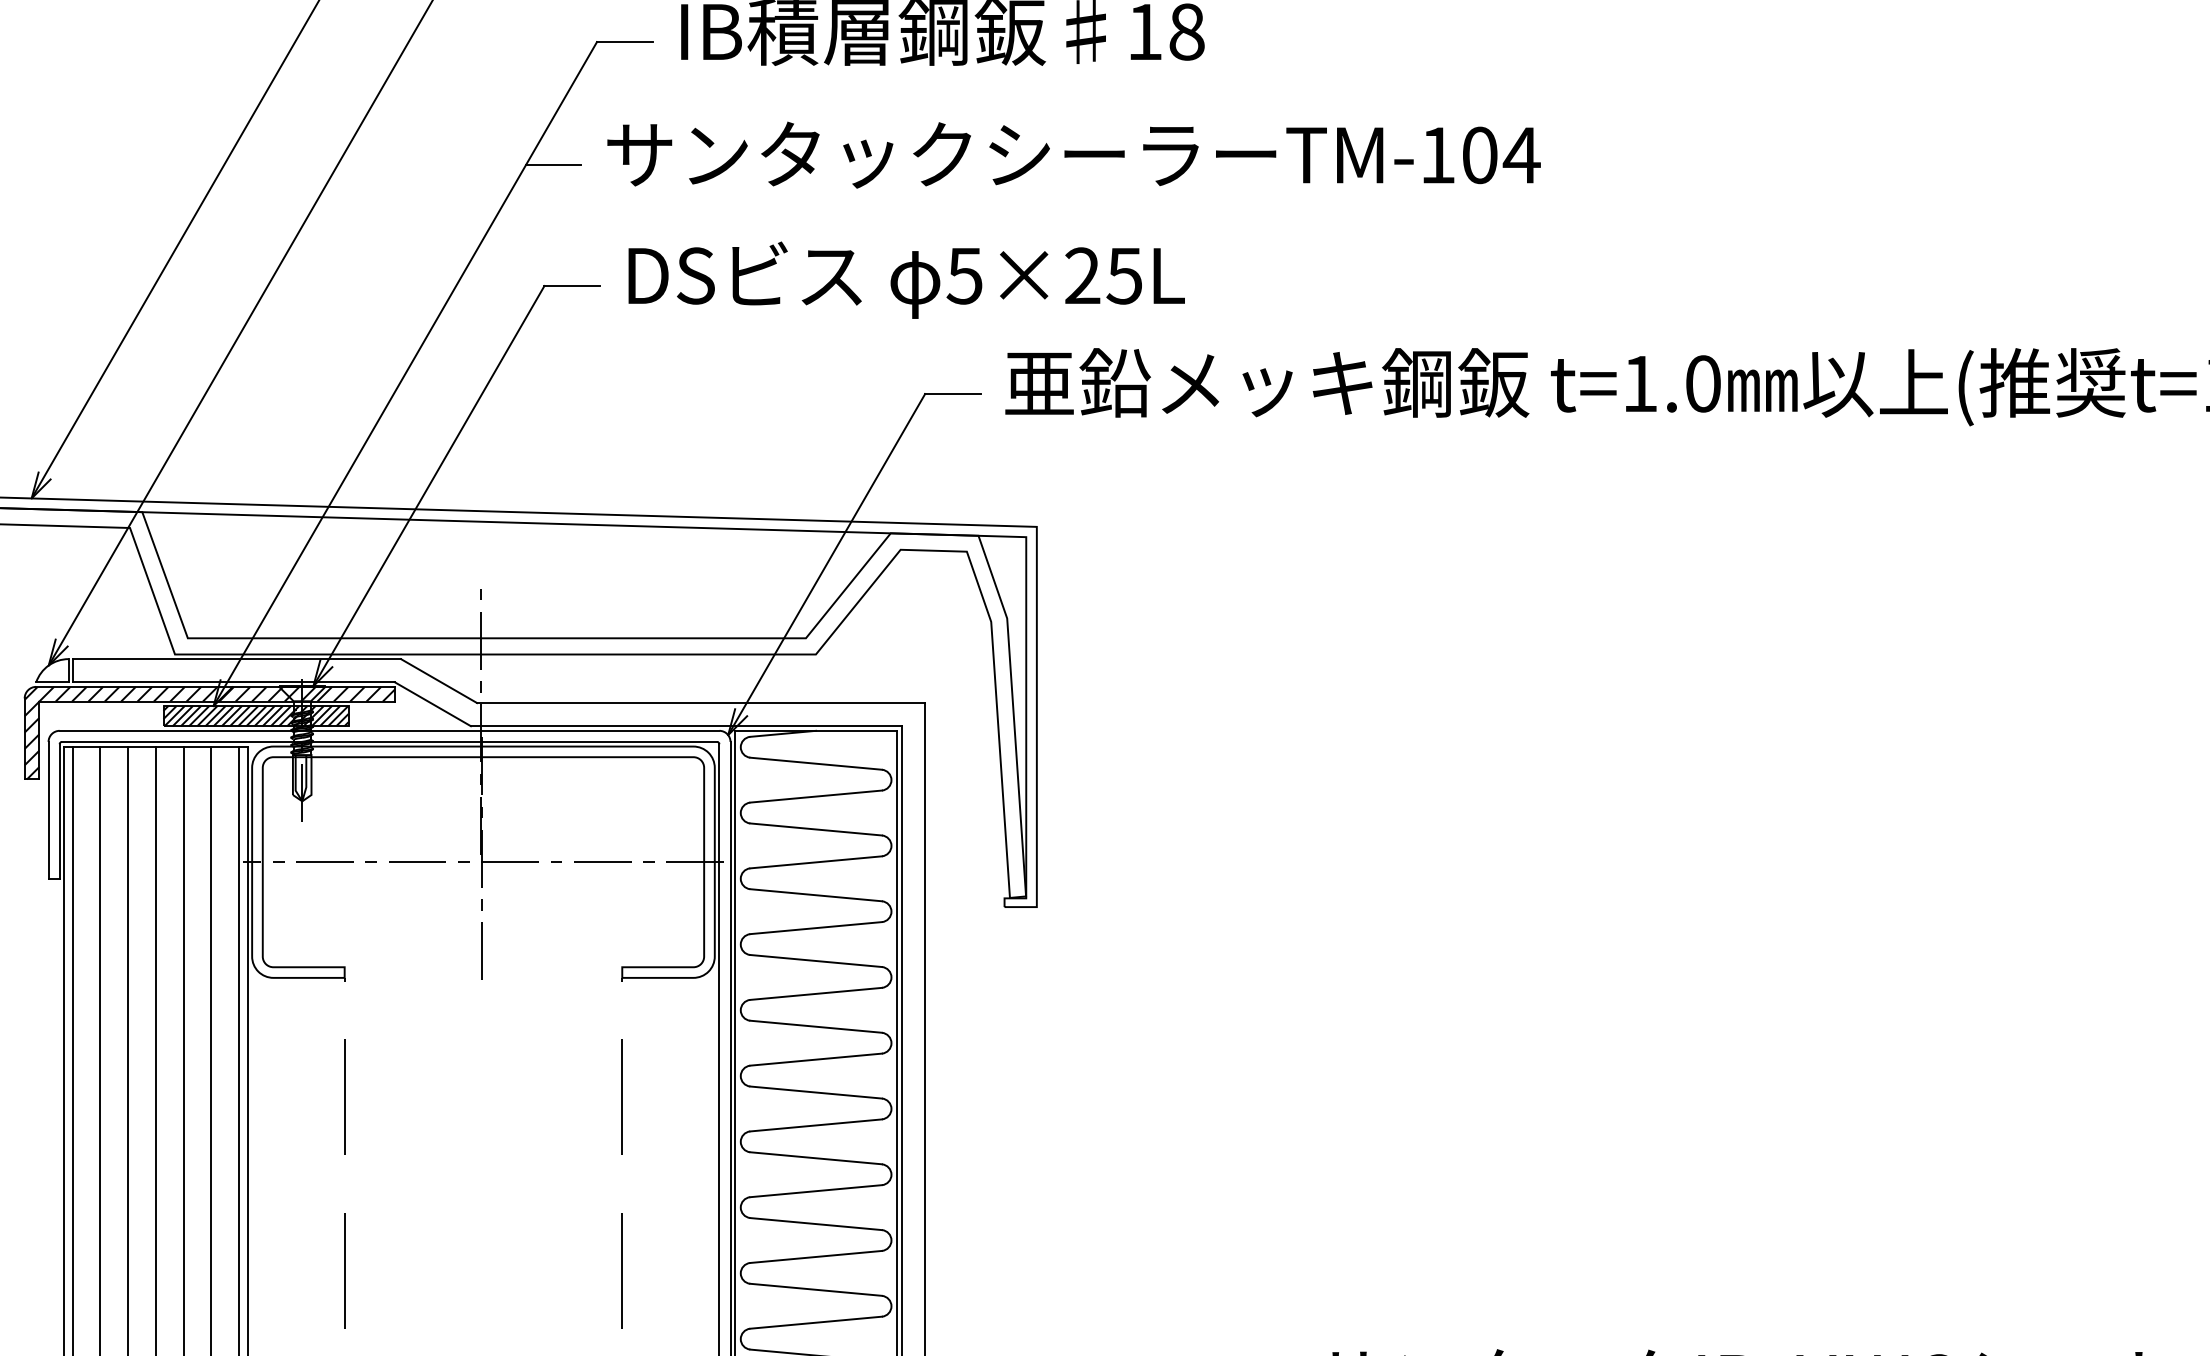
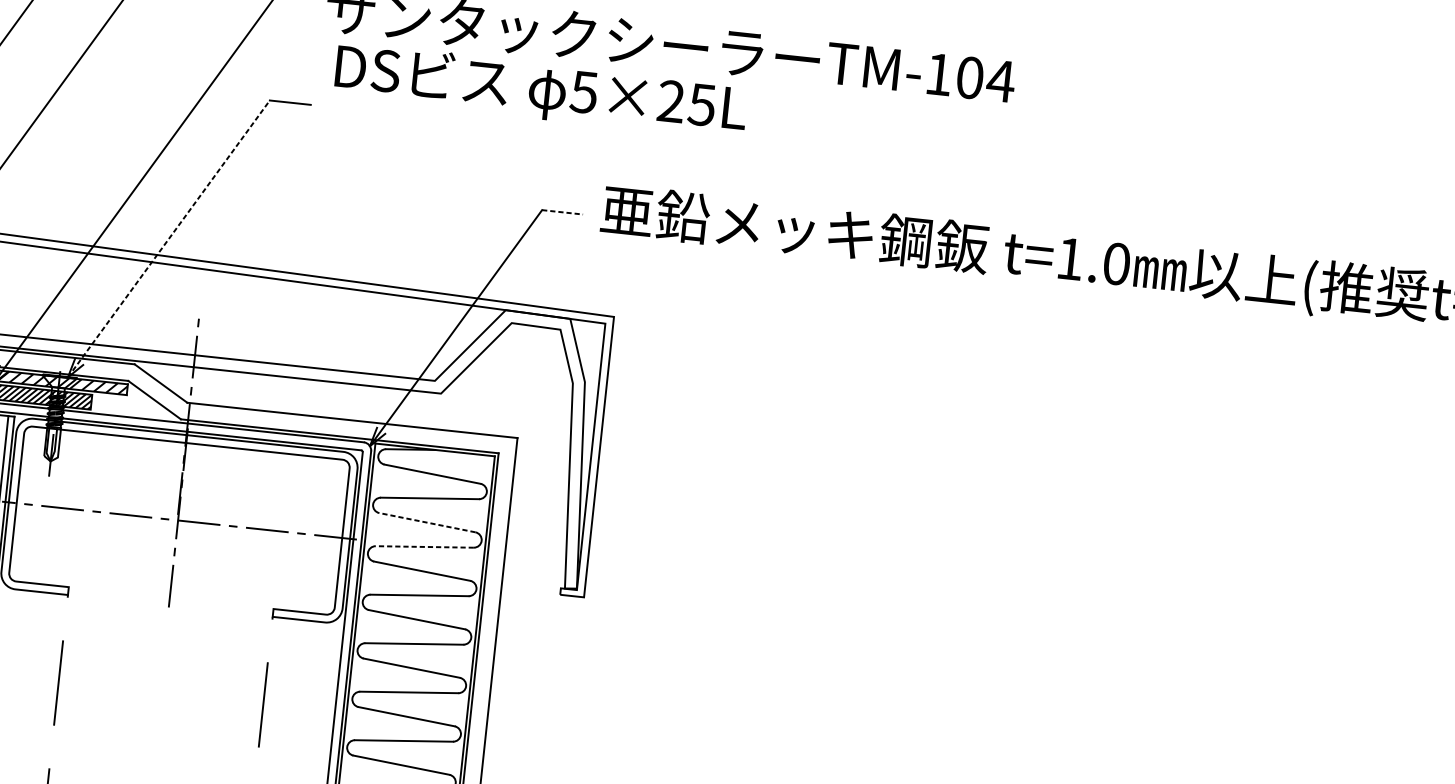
line: (553, 165) -> (286, 12), removed
text: (906, 279) -> (541, 90), moved
line: (952, 394) -> (562, 212), solid -> dashed
line: (429, 485) -> (169, 238), solid -> dashed
line: (815, 829) -> (426, 522), solid -> dashed
line: (815, 862) -> (424, 547), solid -> dashed

